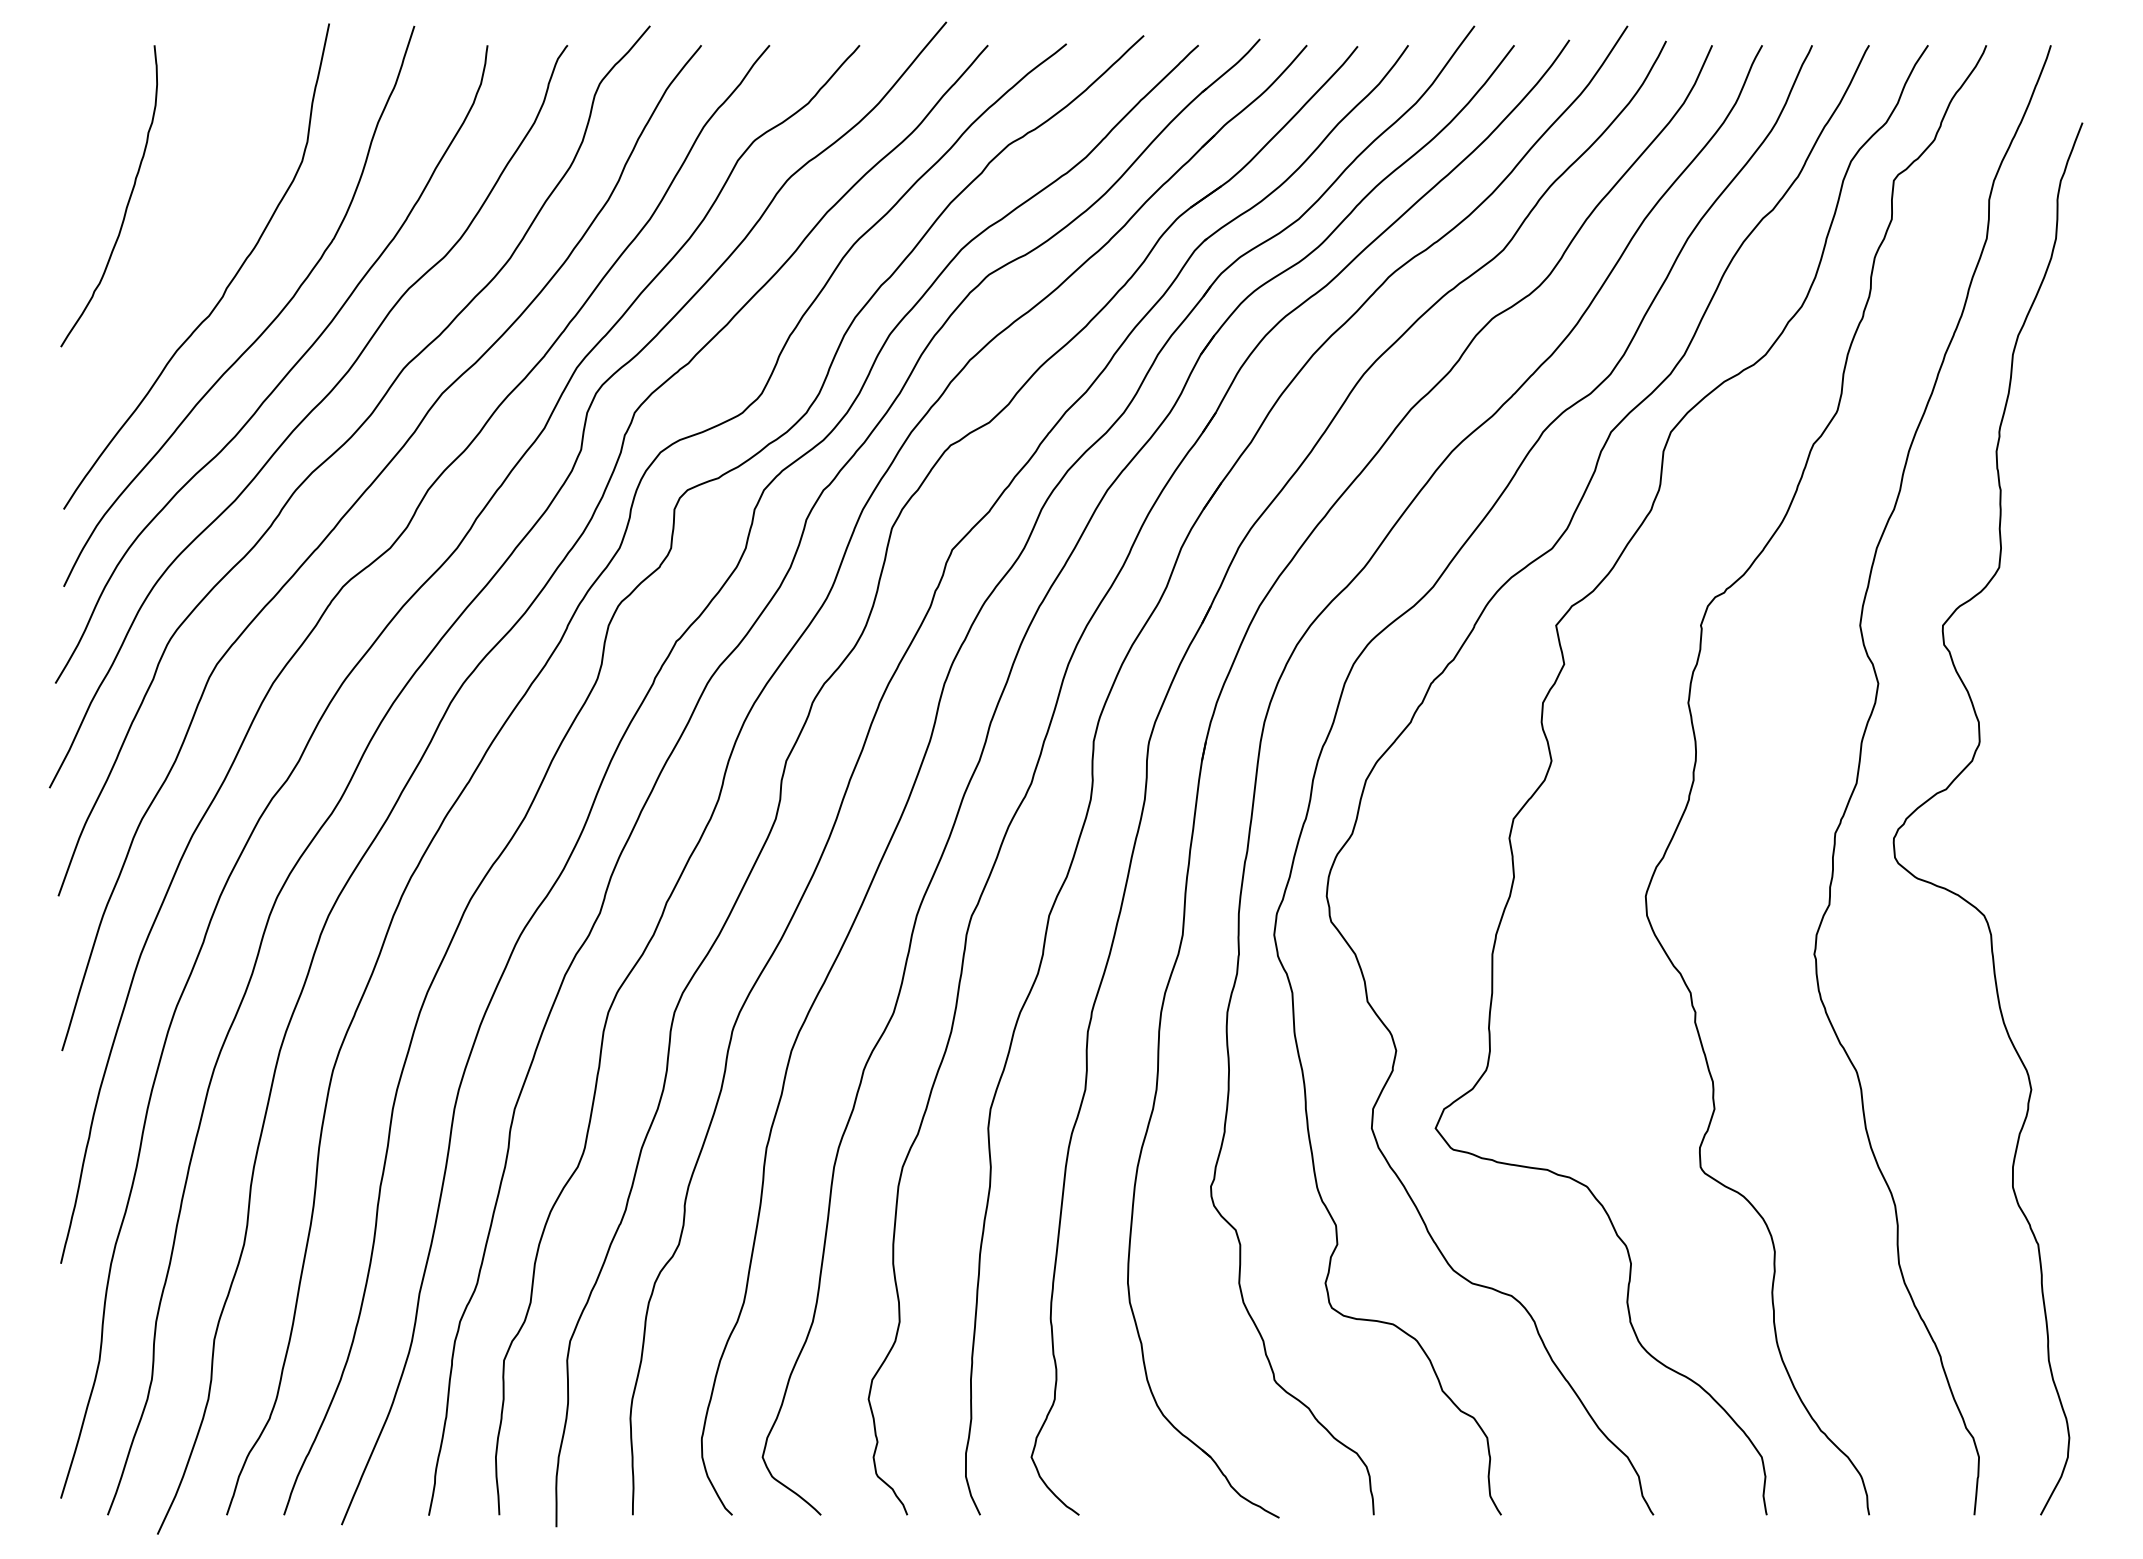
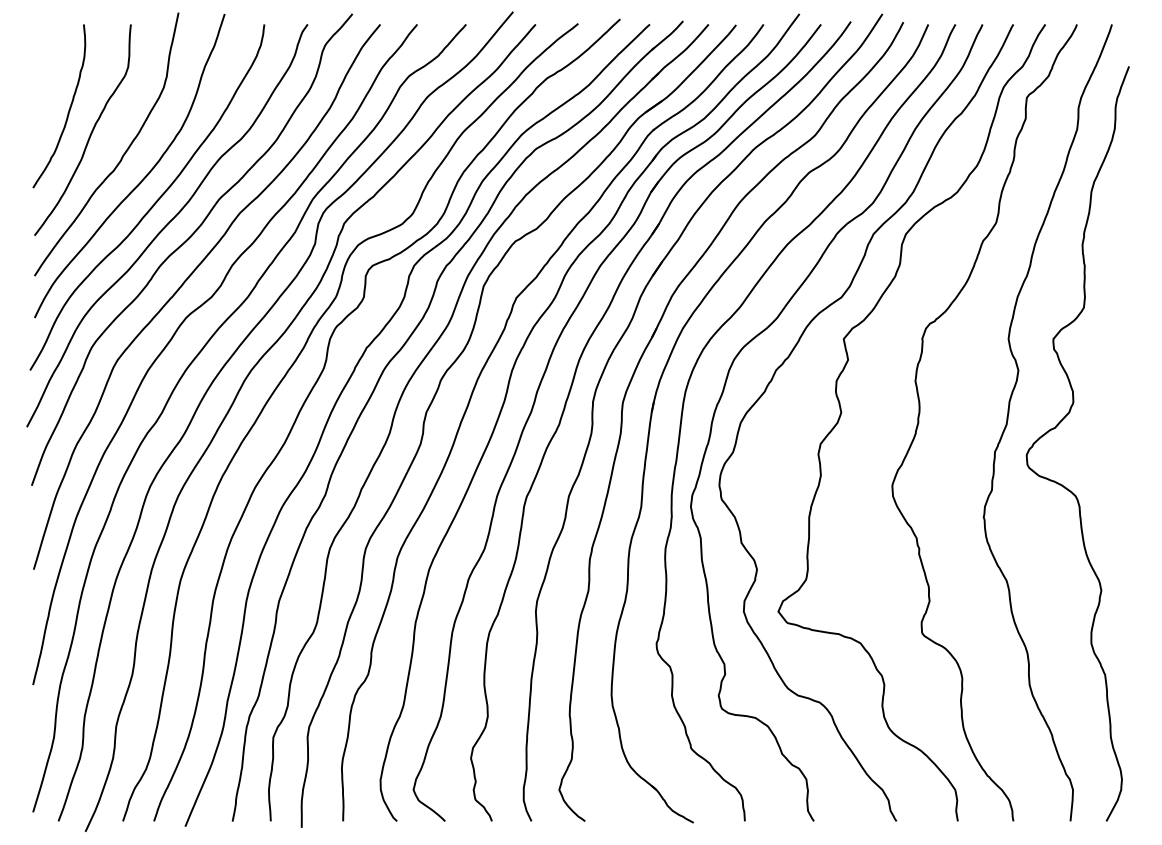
curve: (166, 244) -> (90, 132), added

